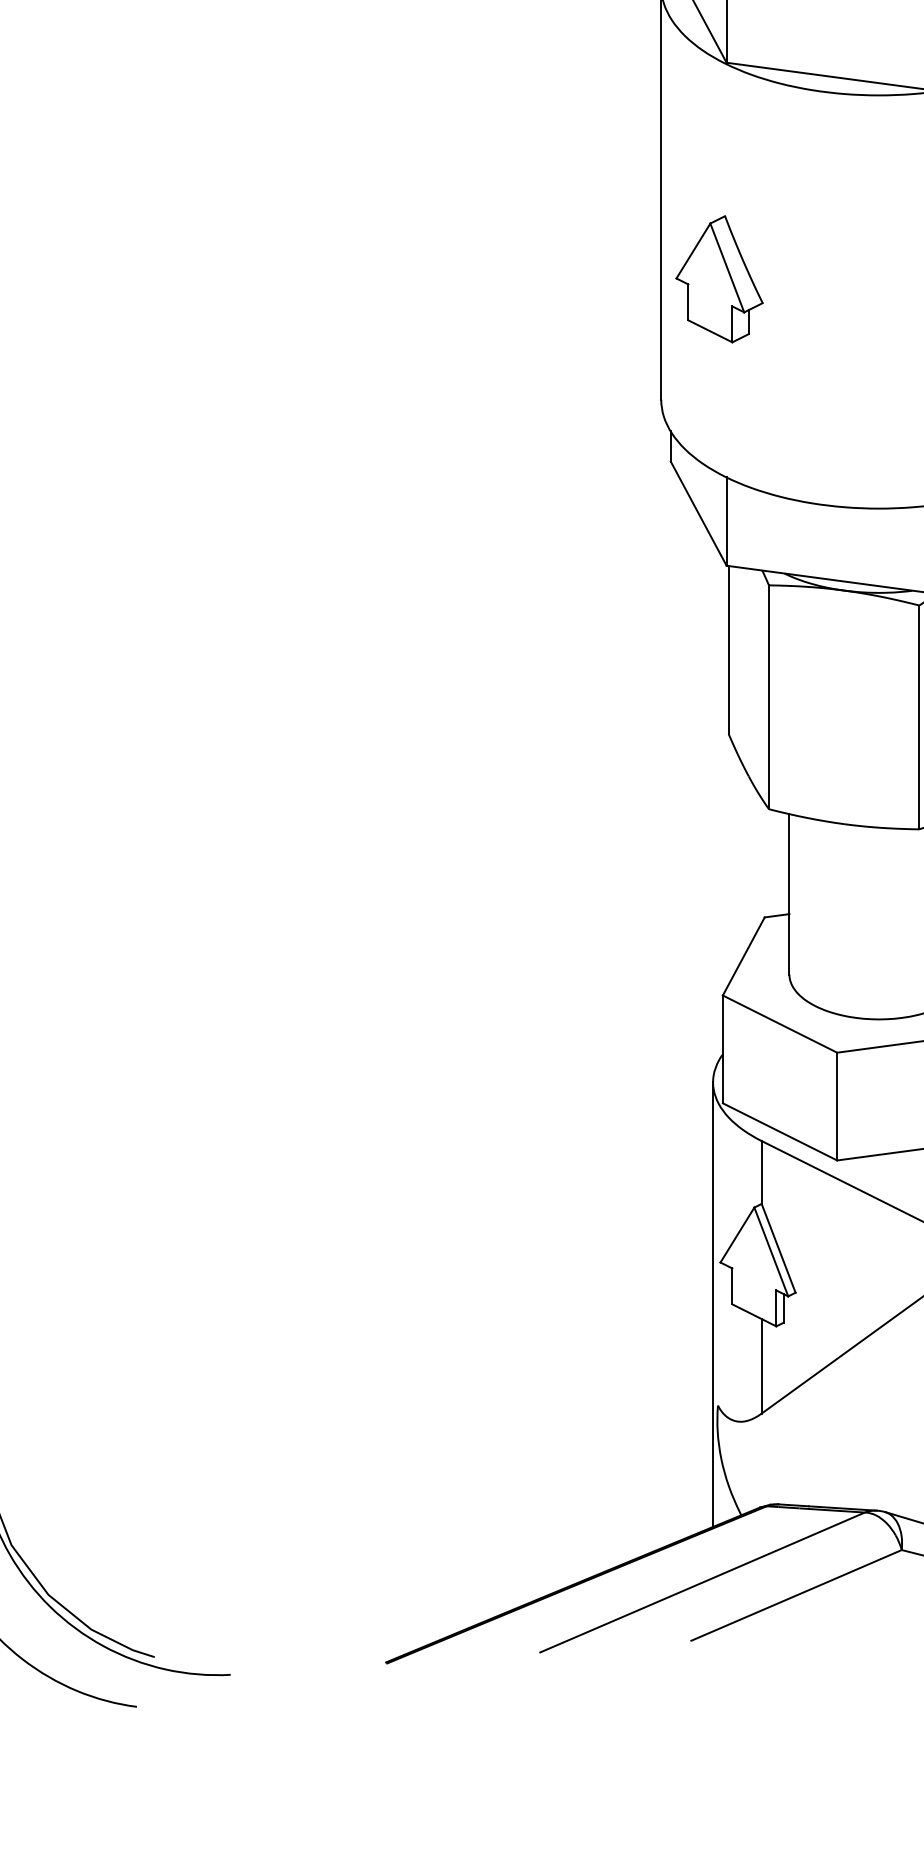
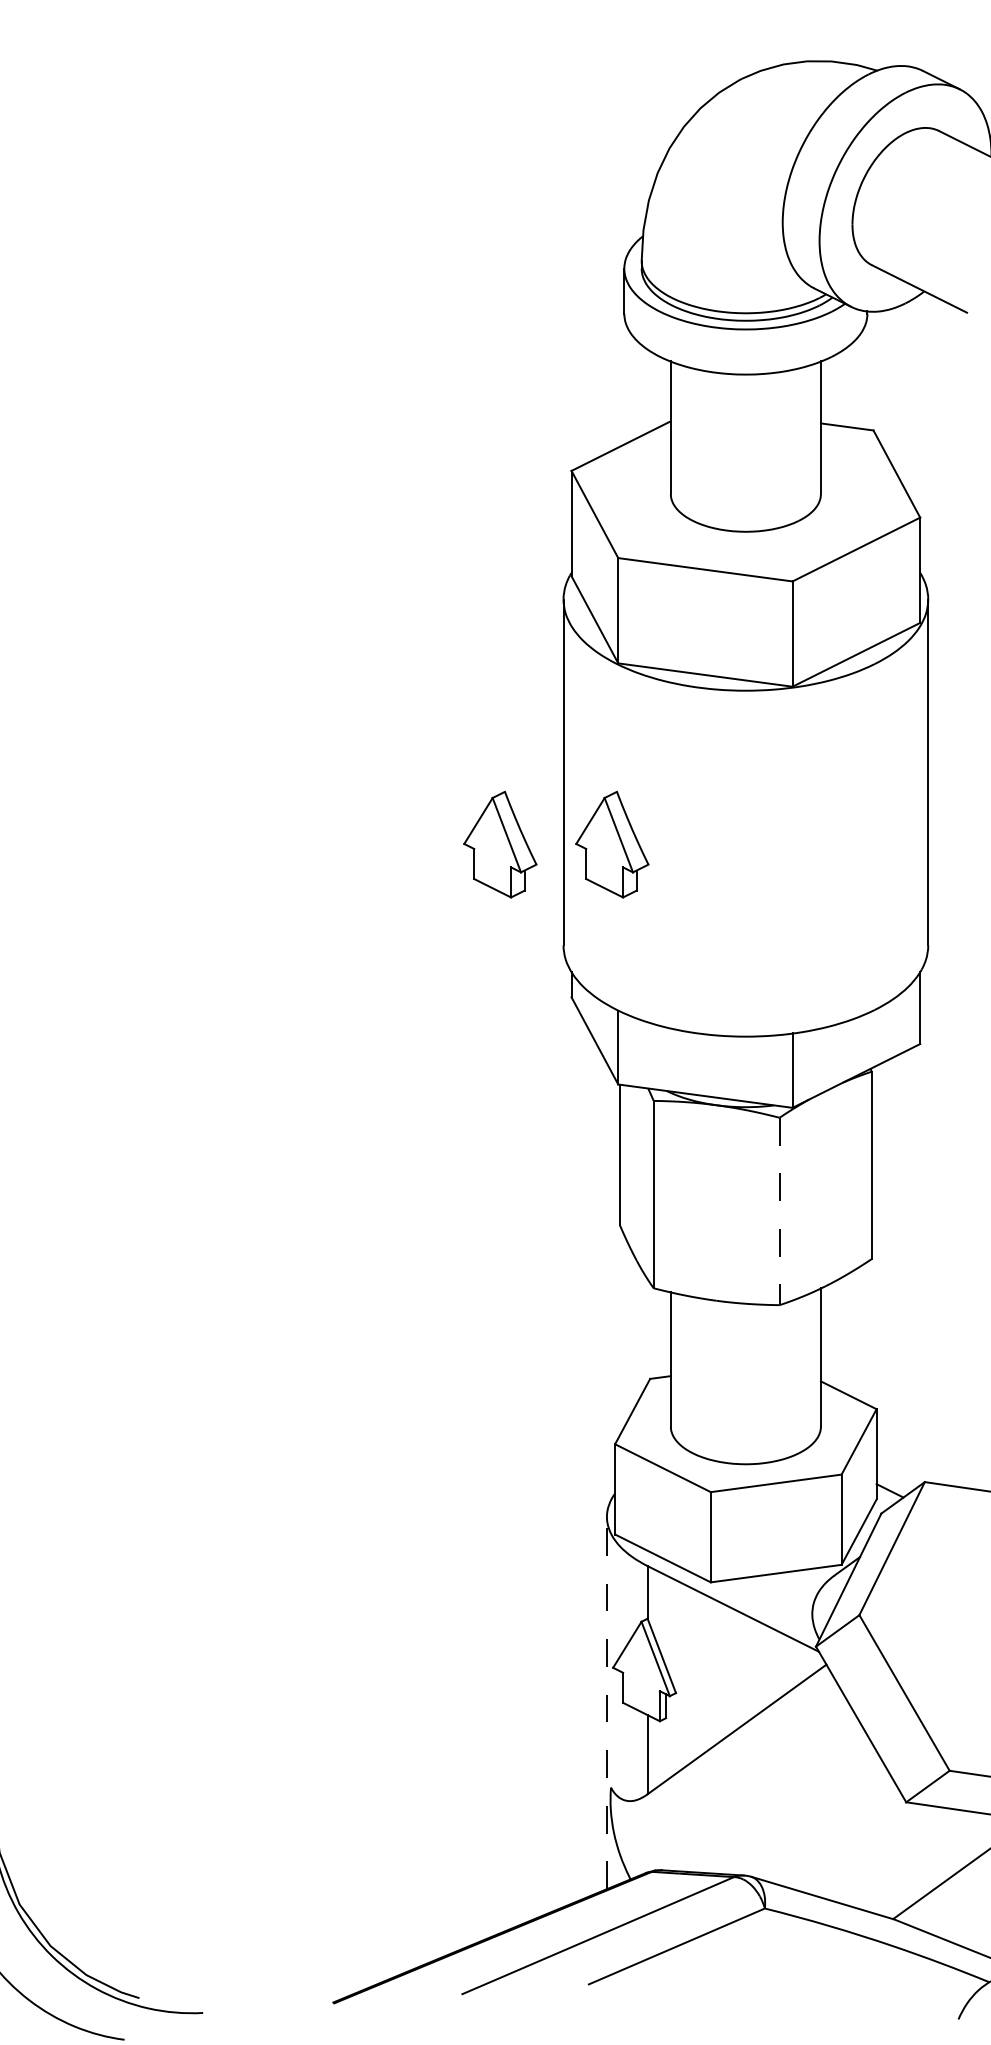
part: (585, 279) -> (500, 844), added
line: (919, 717) -> (779, 1211), solid -> dashed
line: (712, 1303) -> (606, 1702), solid -> dashed

